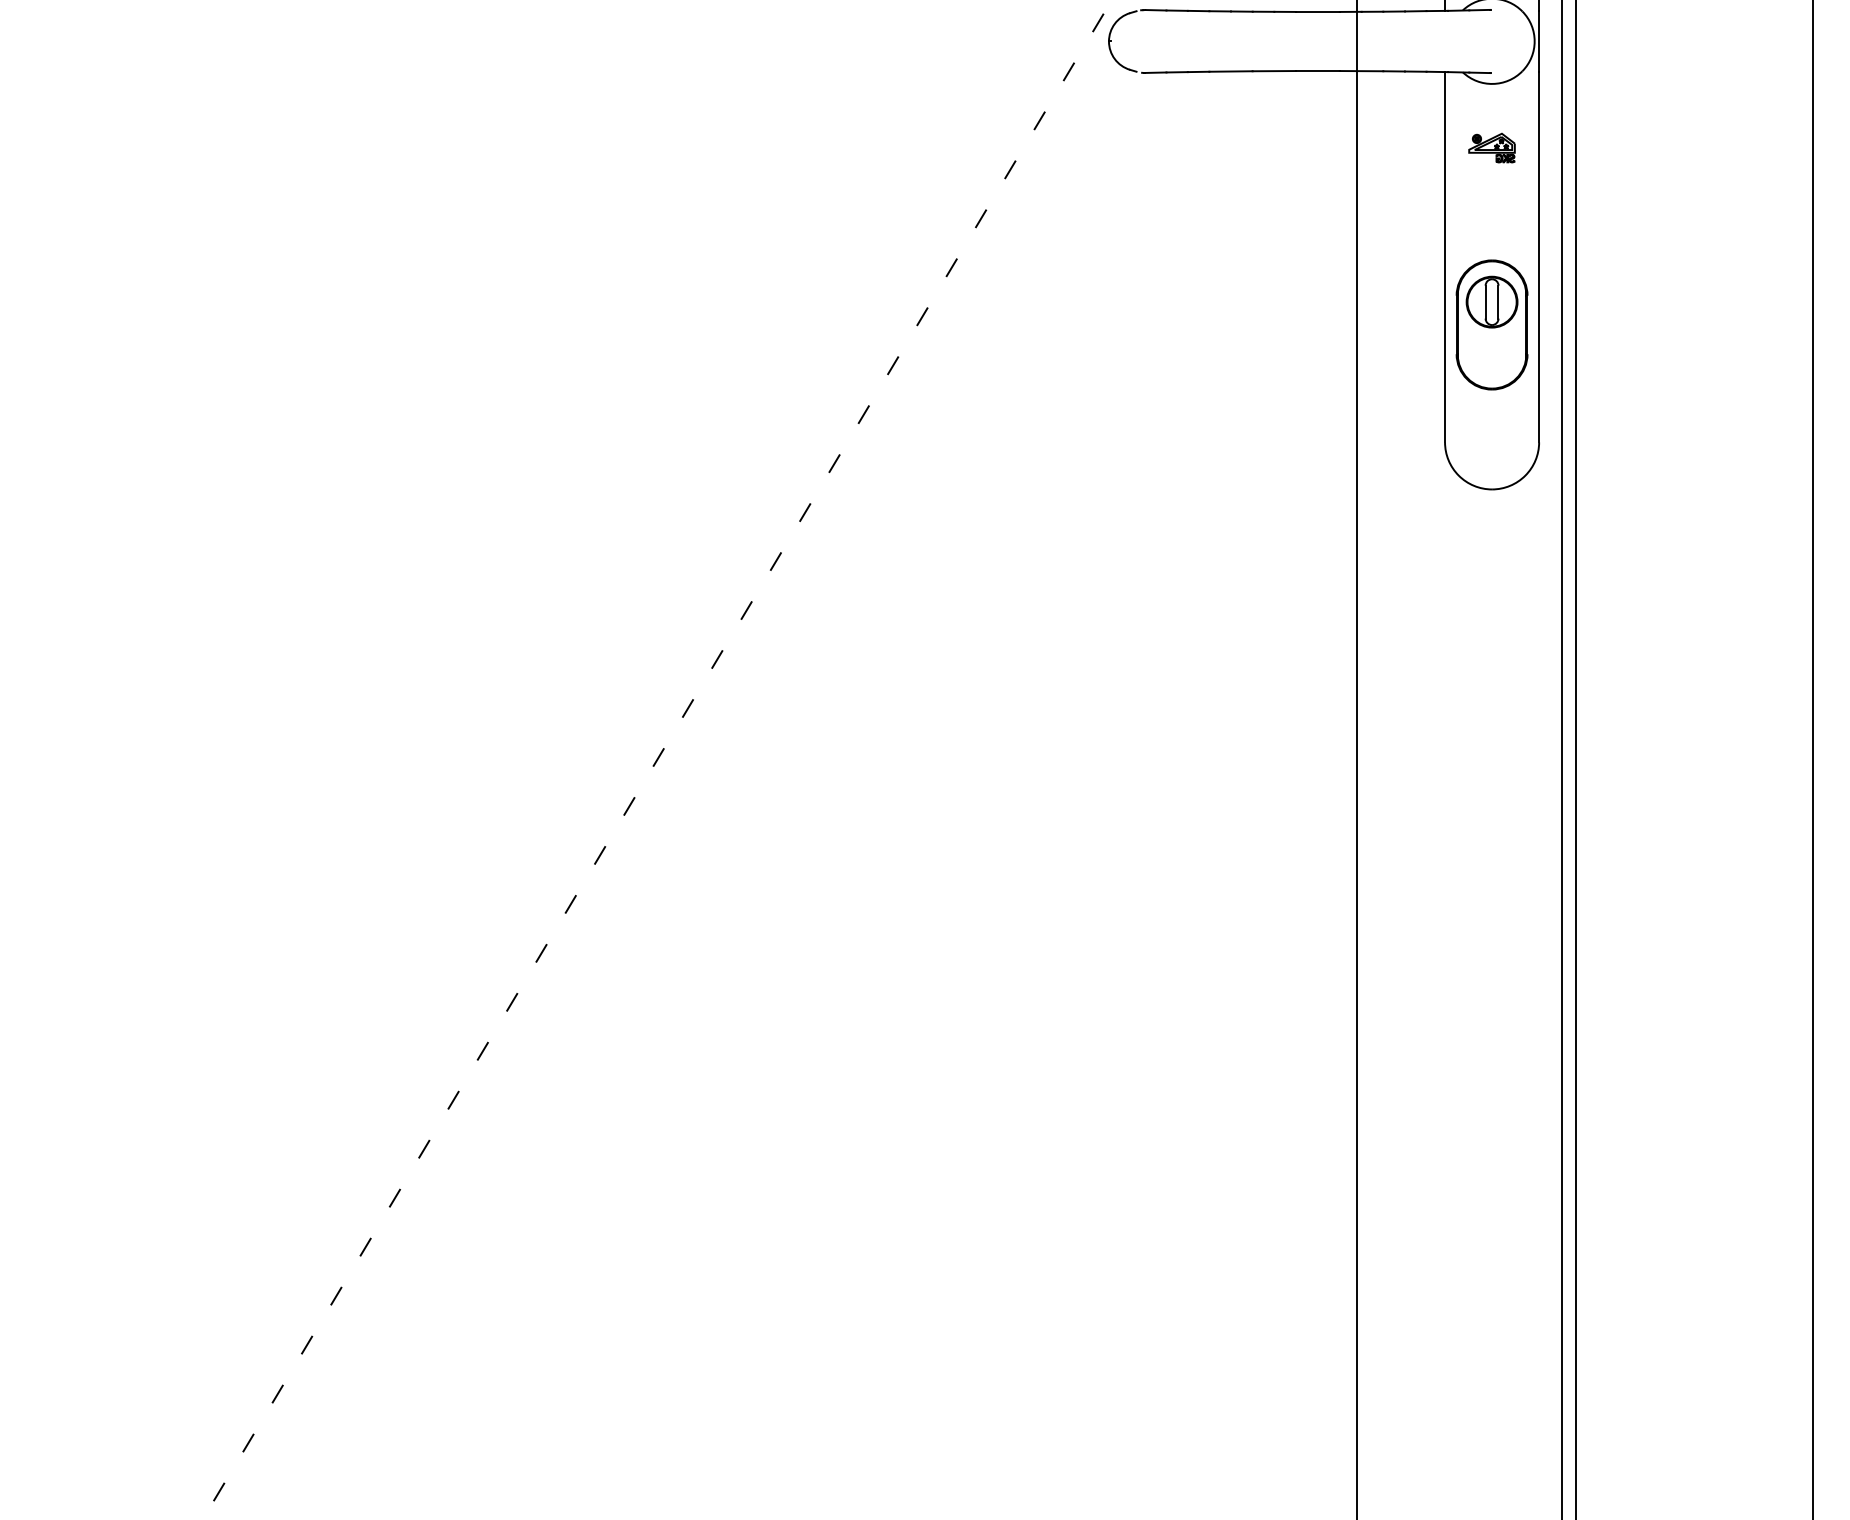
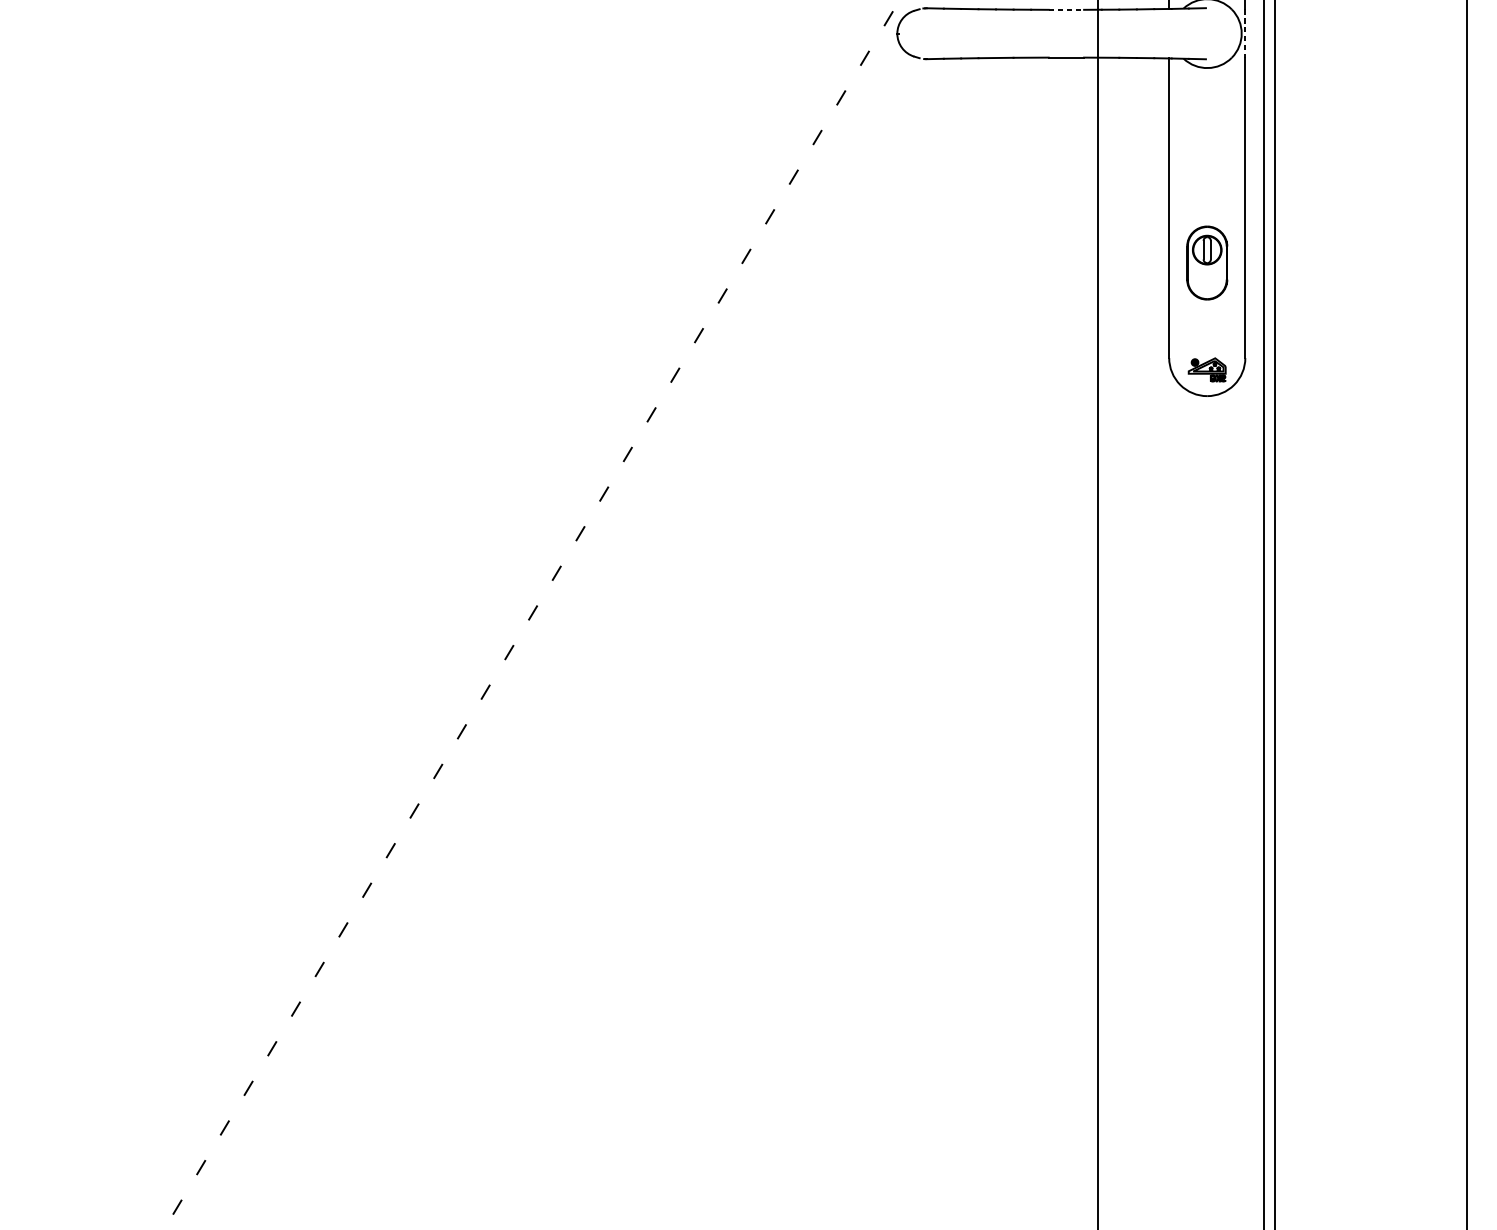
line: (1318, 11) -> (1066, 9), solid -> dashed
line: (1539, 41) -> (1245, 33), solid -> dashed
part: (1491, 147) -> (1206, 369), moved
part: (1491, 324) -> (1206, 262), size x0.7

